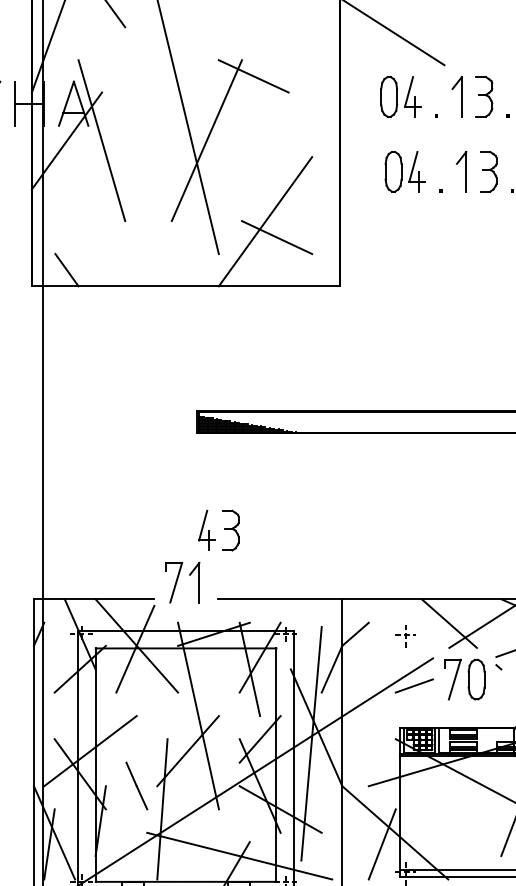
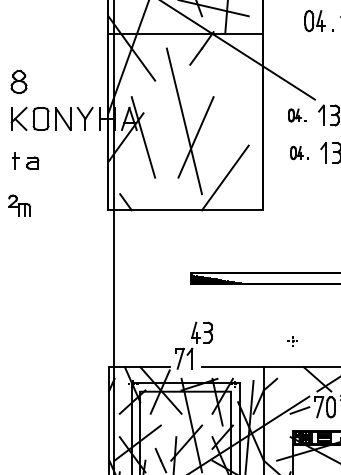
line: (253, 76) -> (219, 105), removed
part: (409, 96) -> (297, 115), size x0.6
part: (413, 170) -> (299, 152), size x0.6
line: (275, 236) -> (230, 185), removed
part: (405, 636) -> (292, 341), moved

